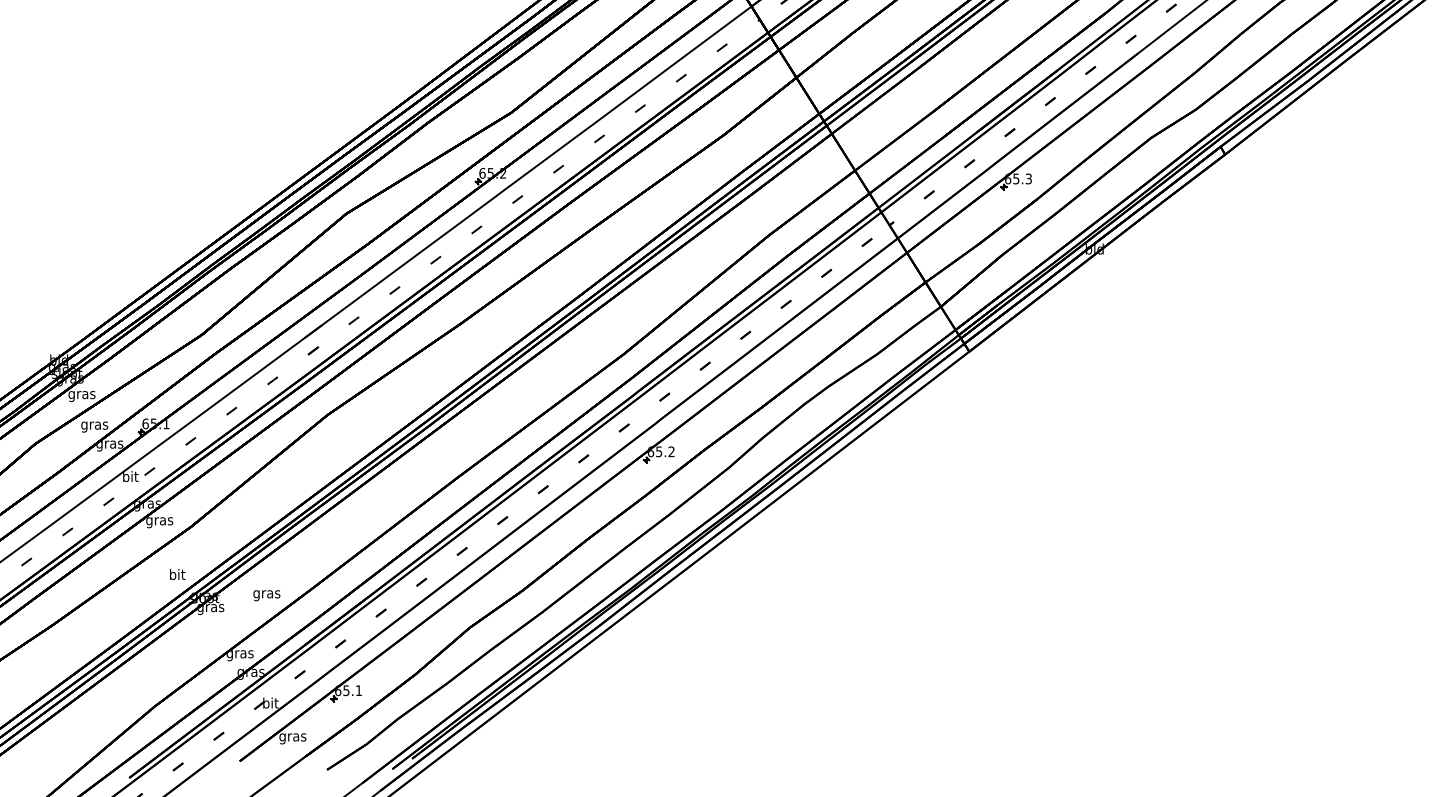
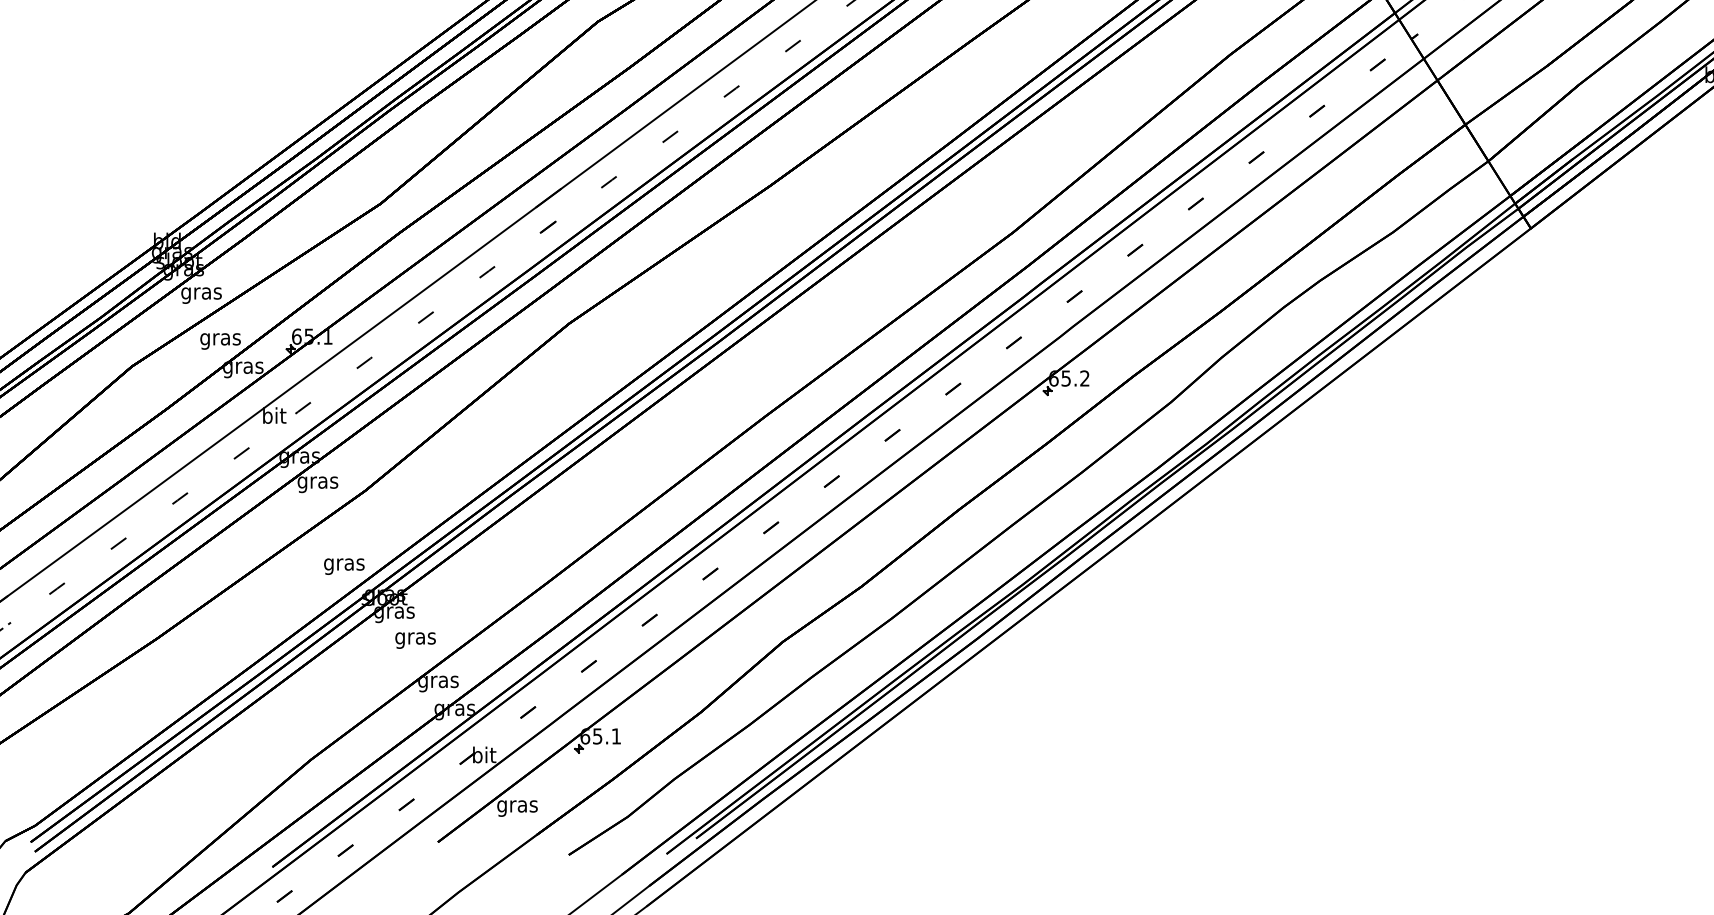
text: (176, 575) -> (343, 563), bit -> gras
text: (266, 595) -> (415, 640), moved

